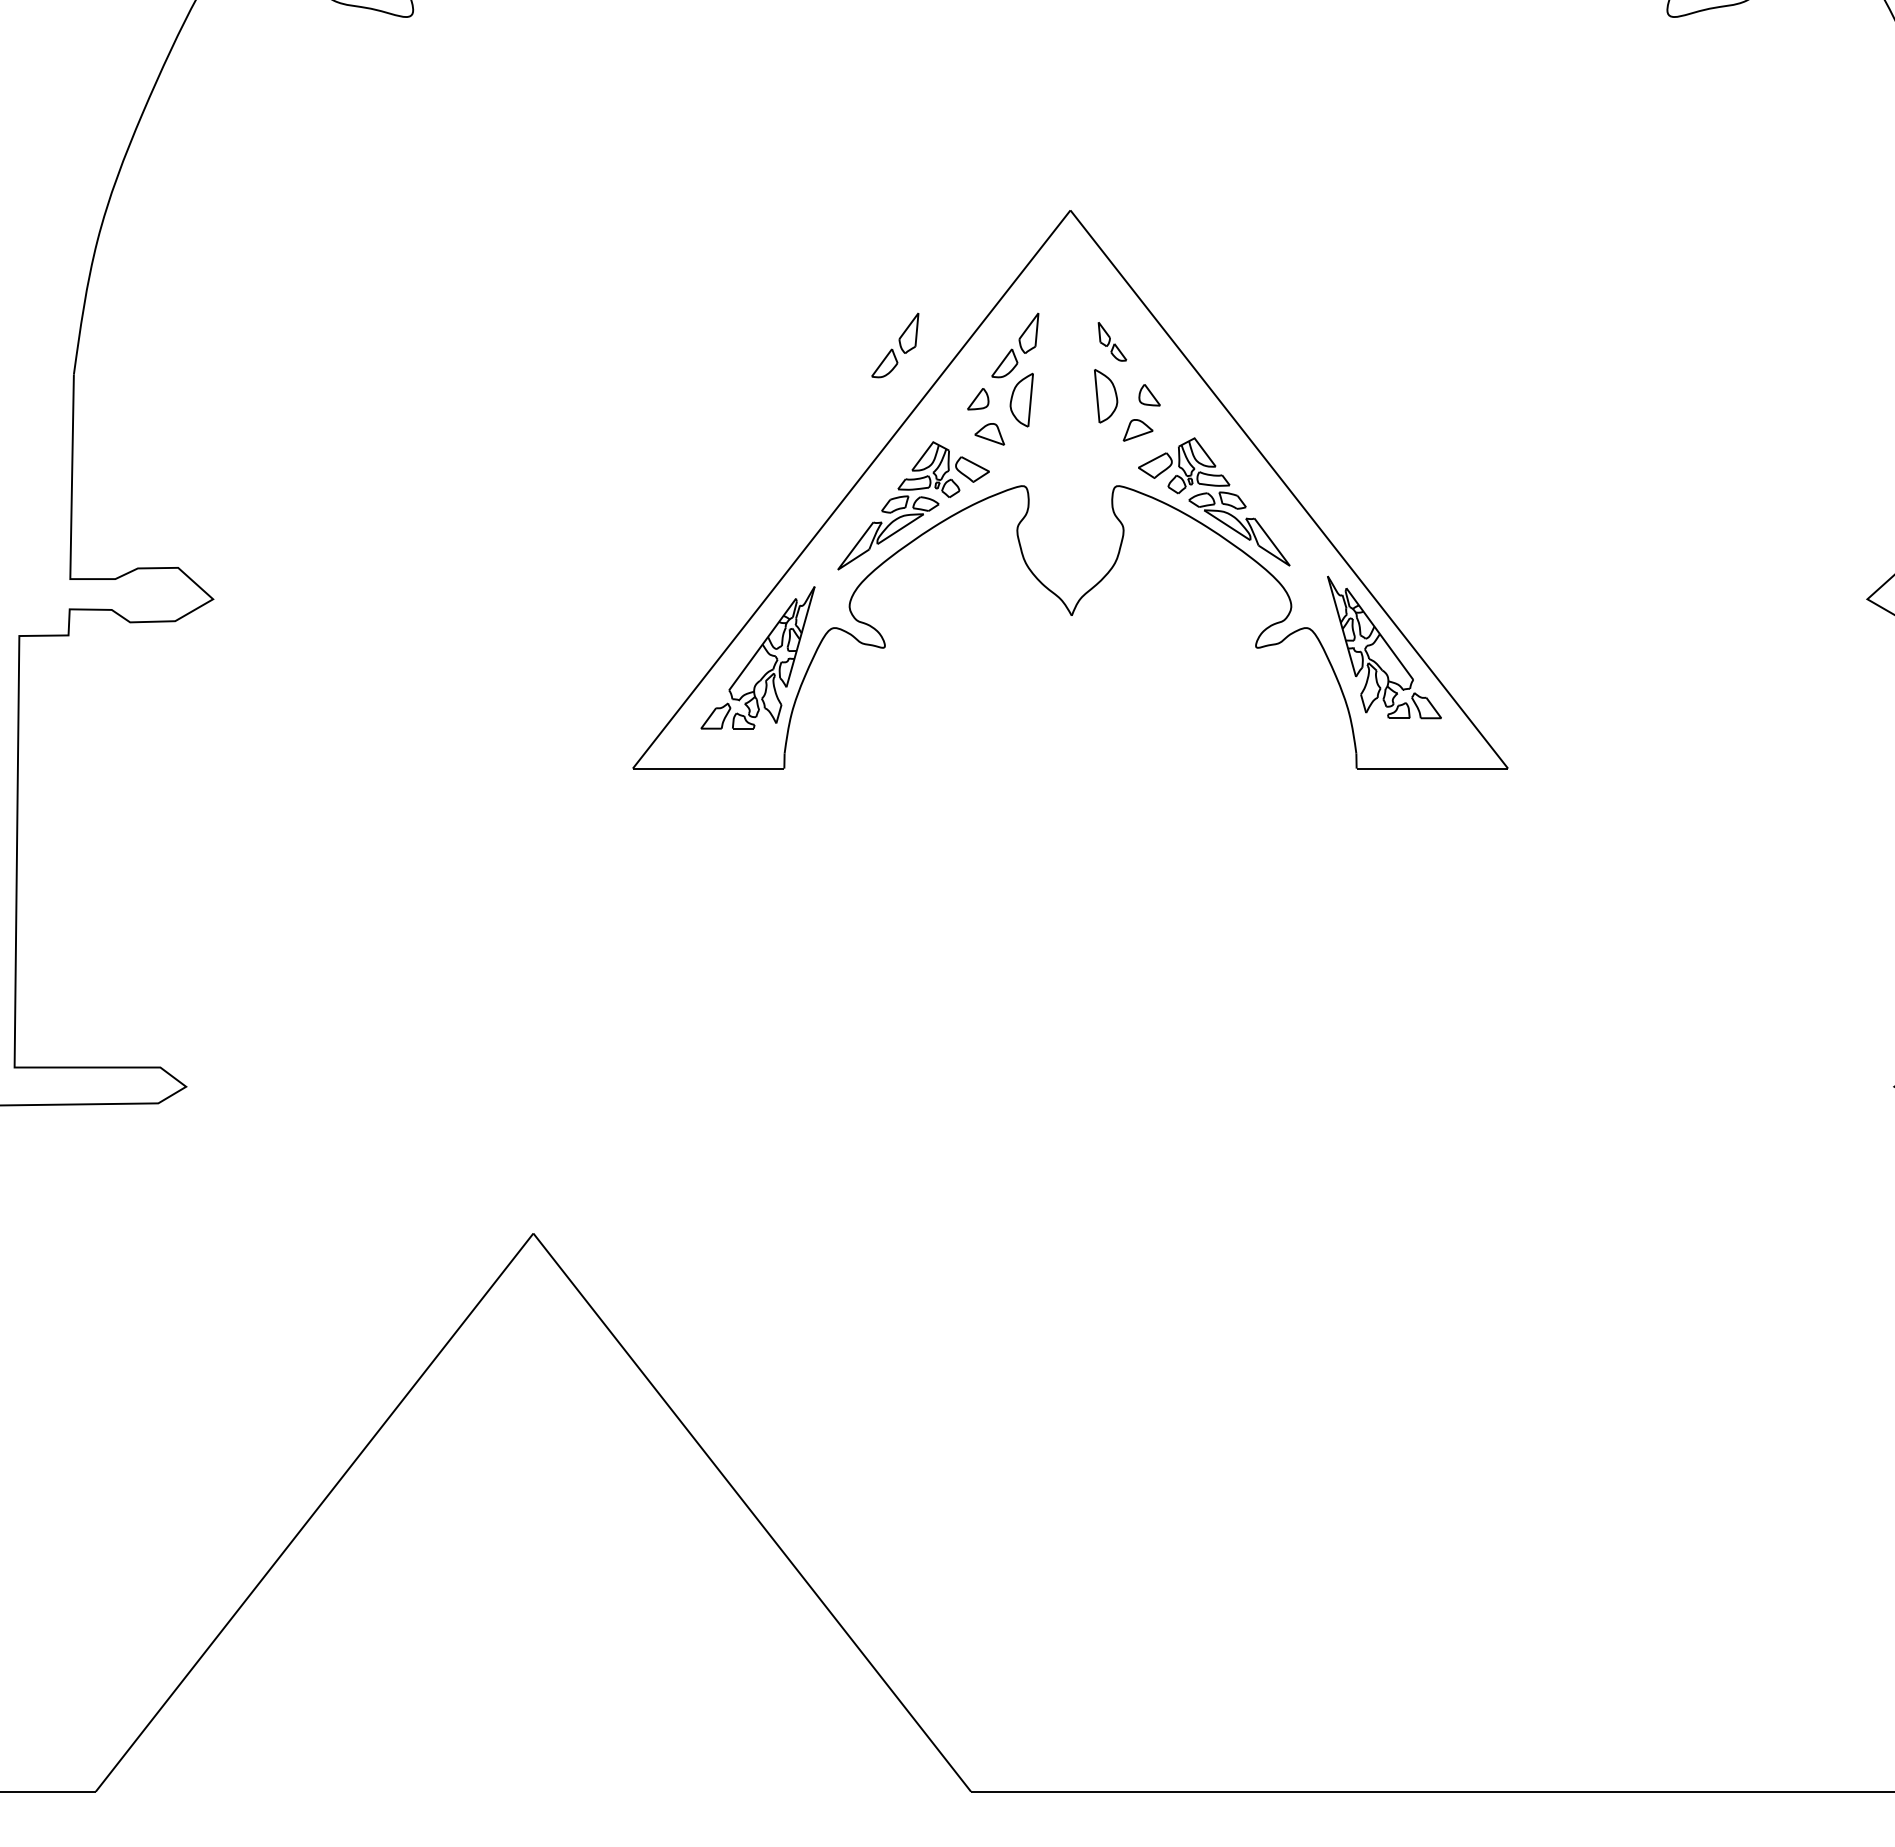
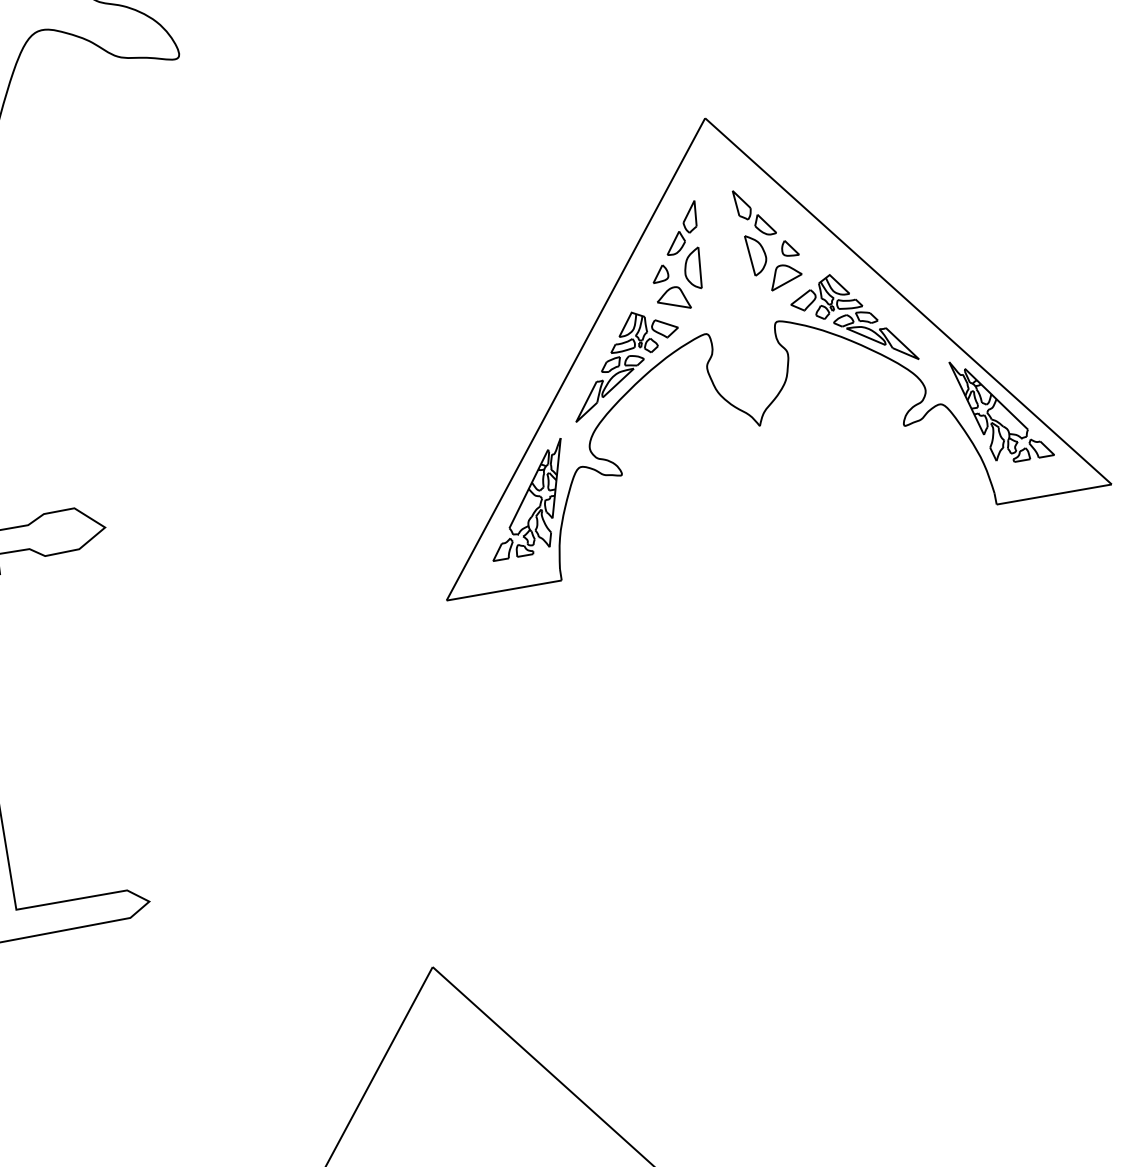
part: (1112, 341) -> (754, 212), size x1.67
part: (895, 345) -> (590, 244), removed
part: (1137, 430) -> (785, 276), size x1.43
part: (989, 434) -> (673, 299), size x1.43

